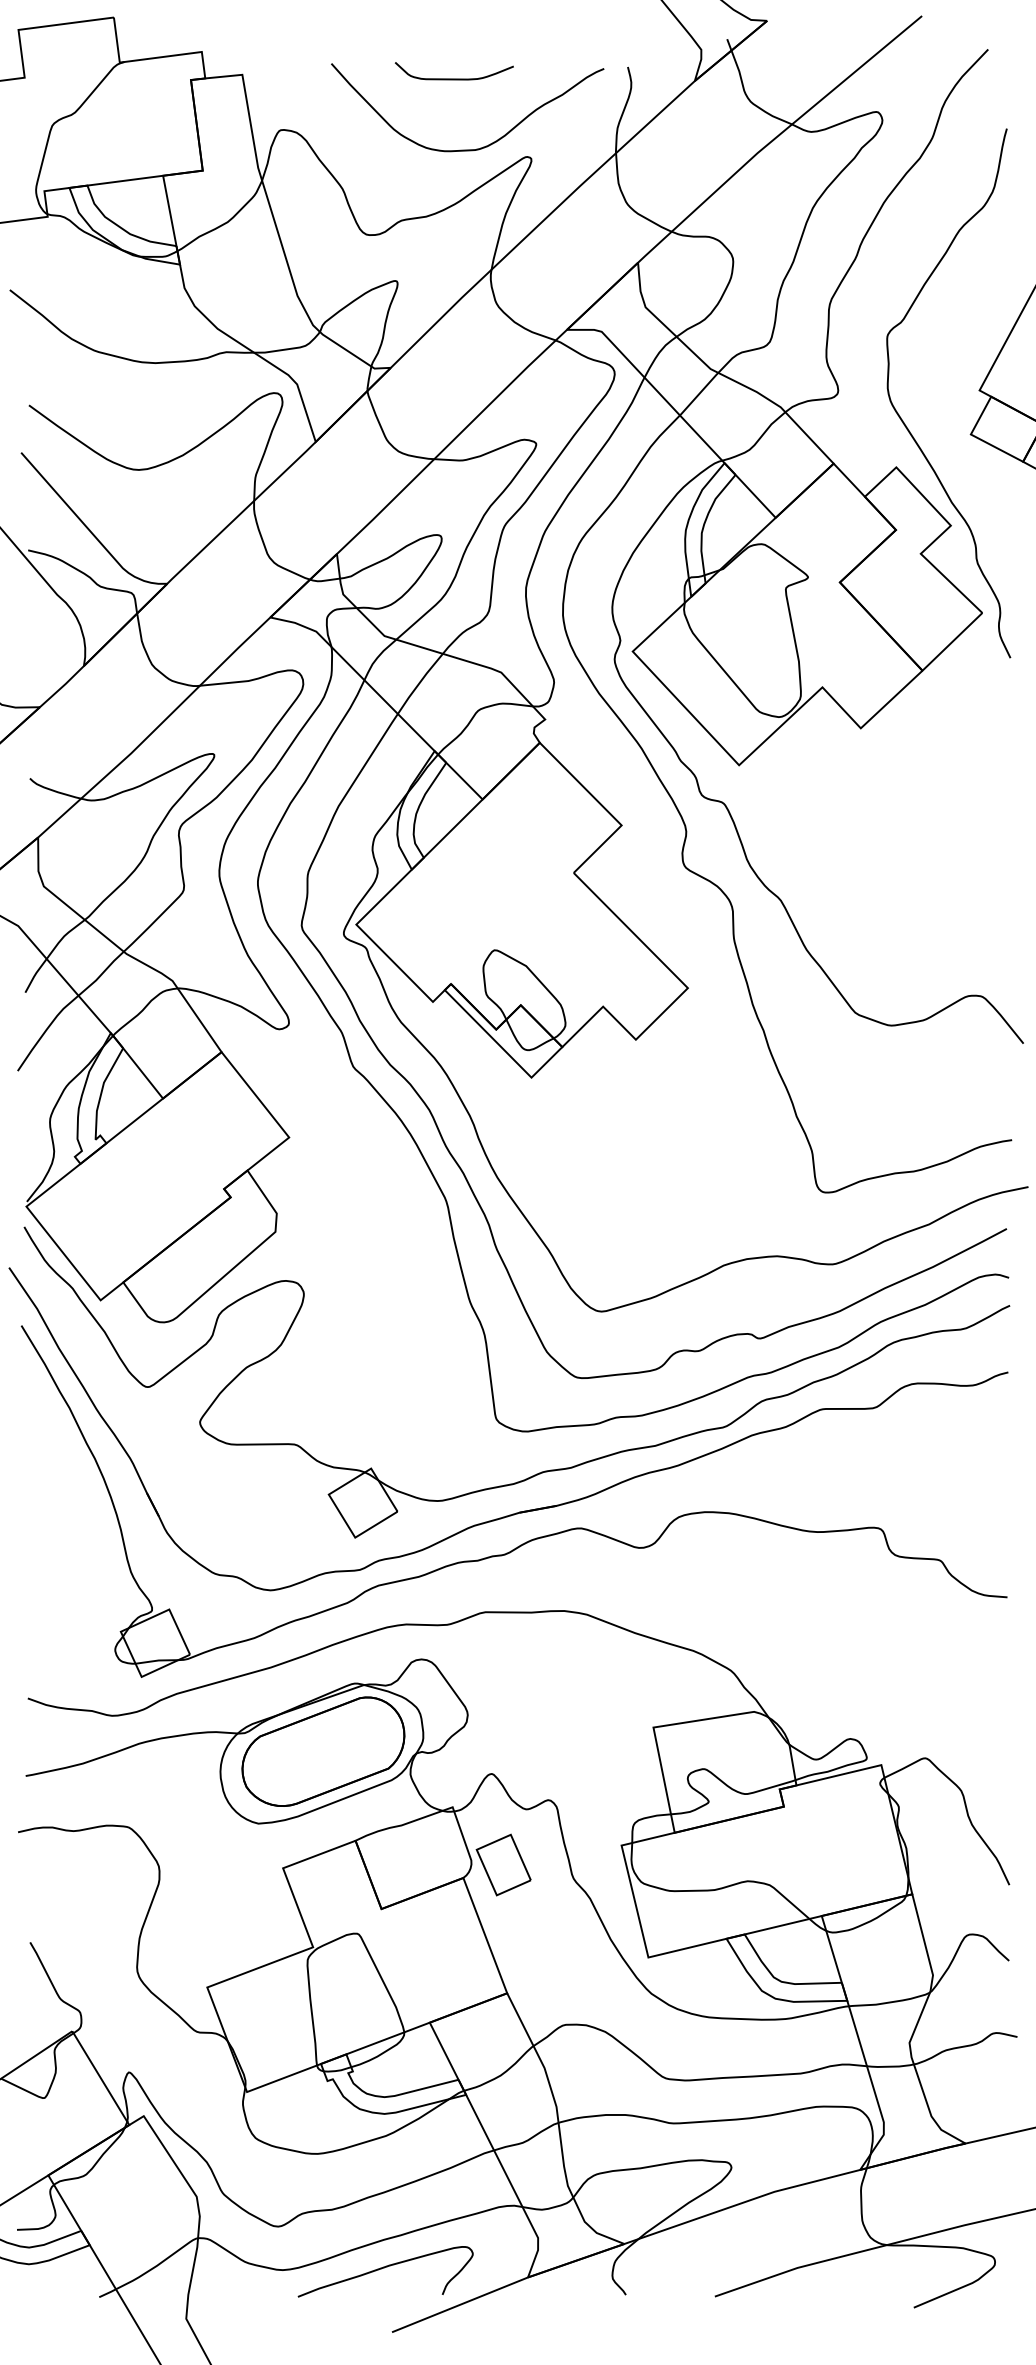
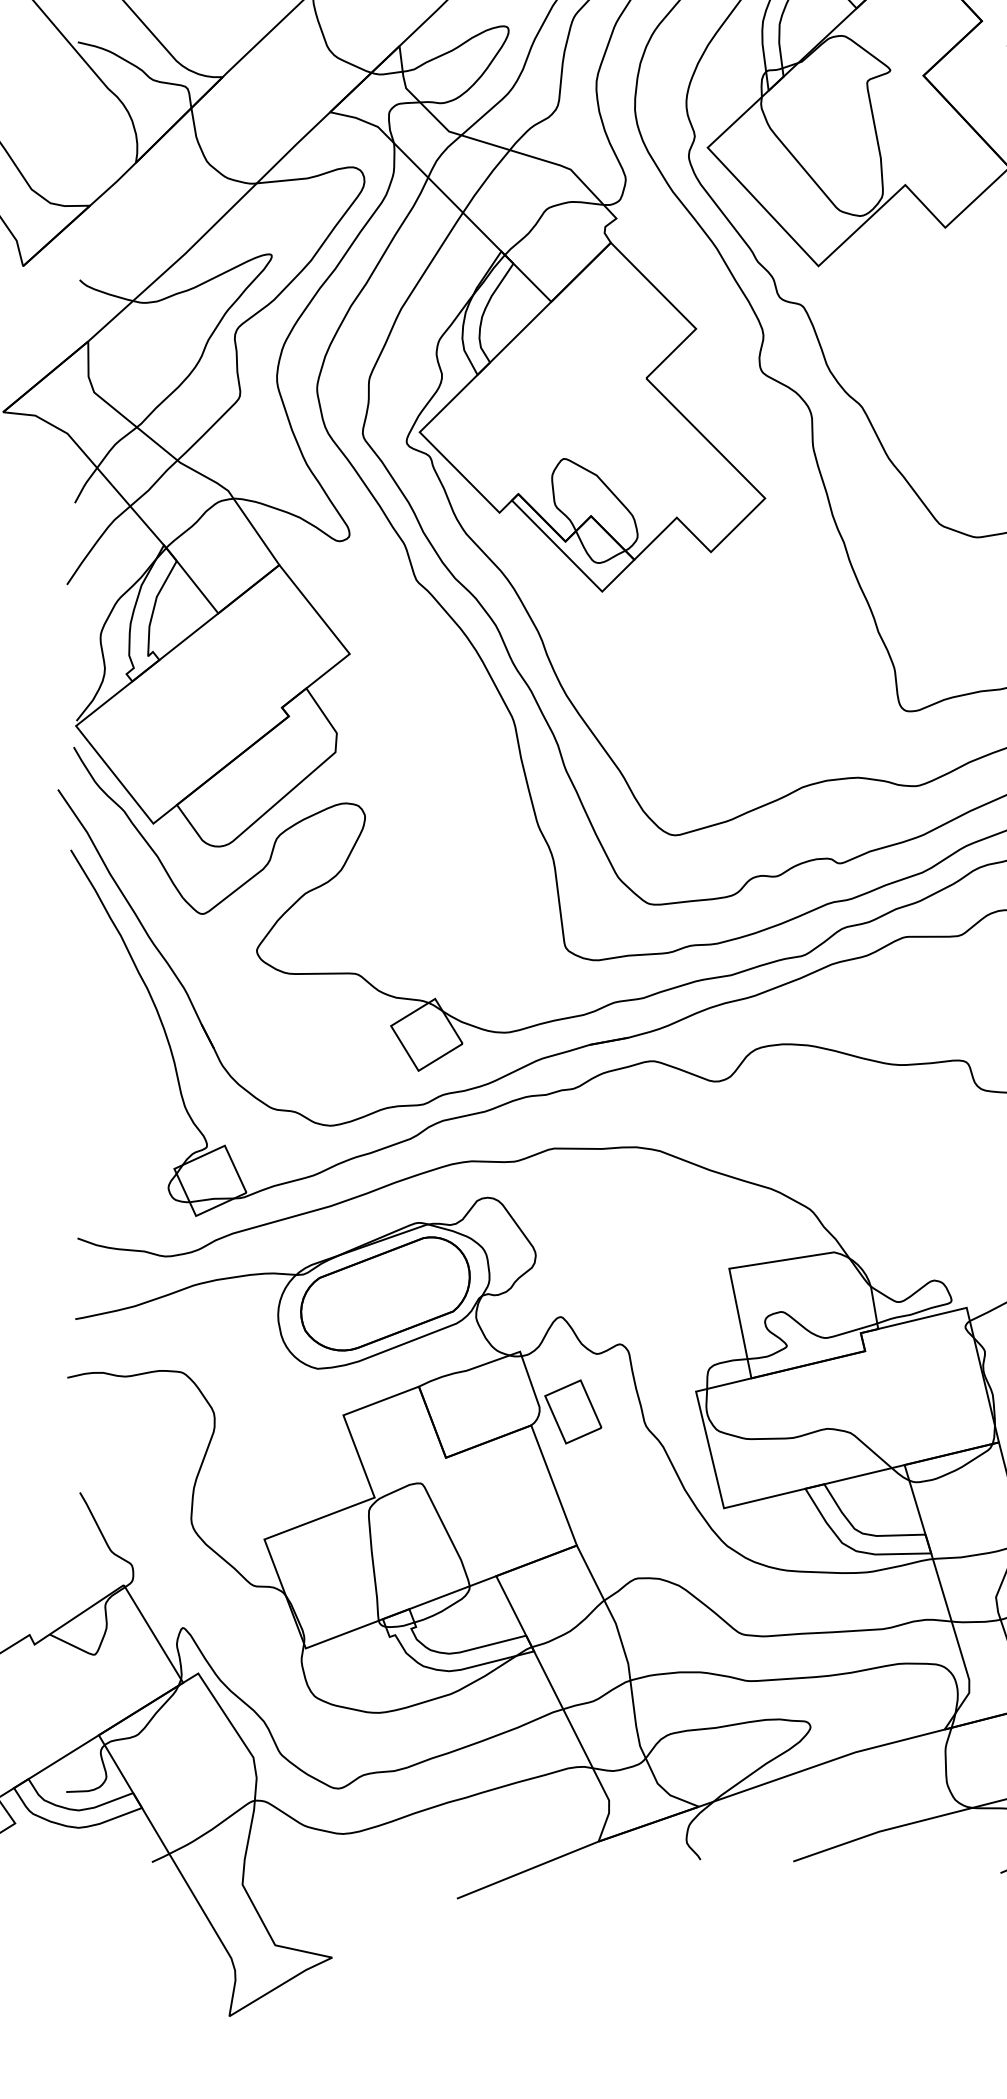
curve: (384, 2268) -> (449, 1832), removed

